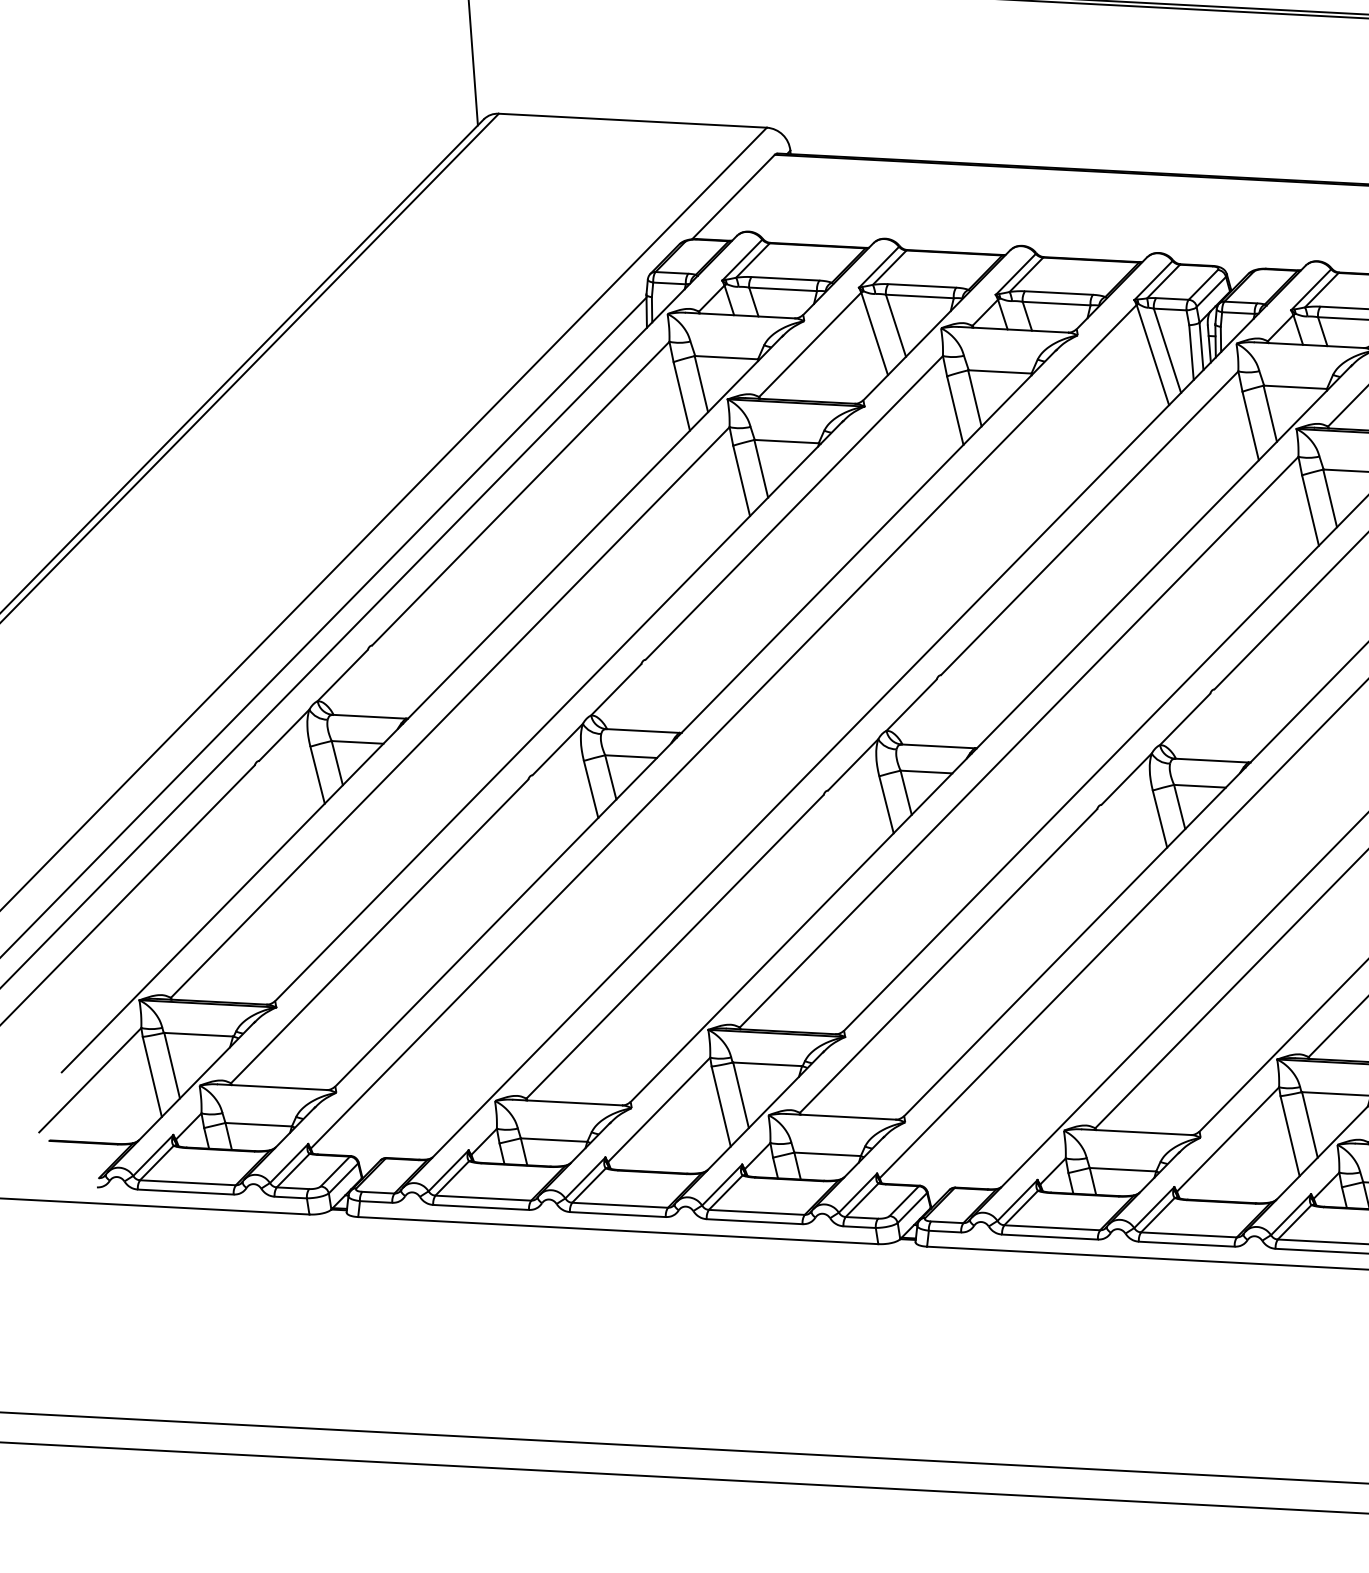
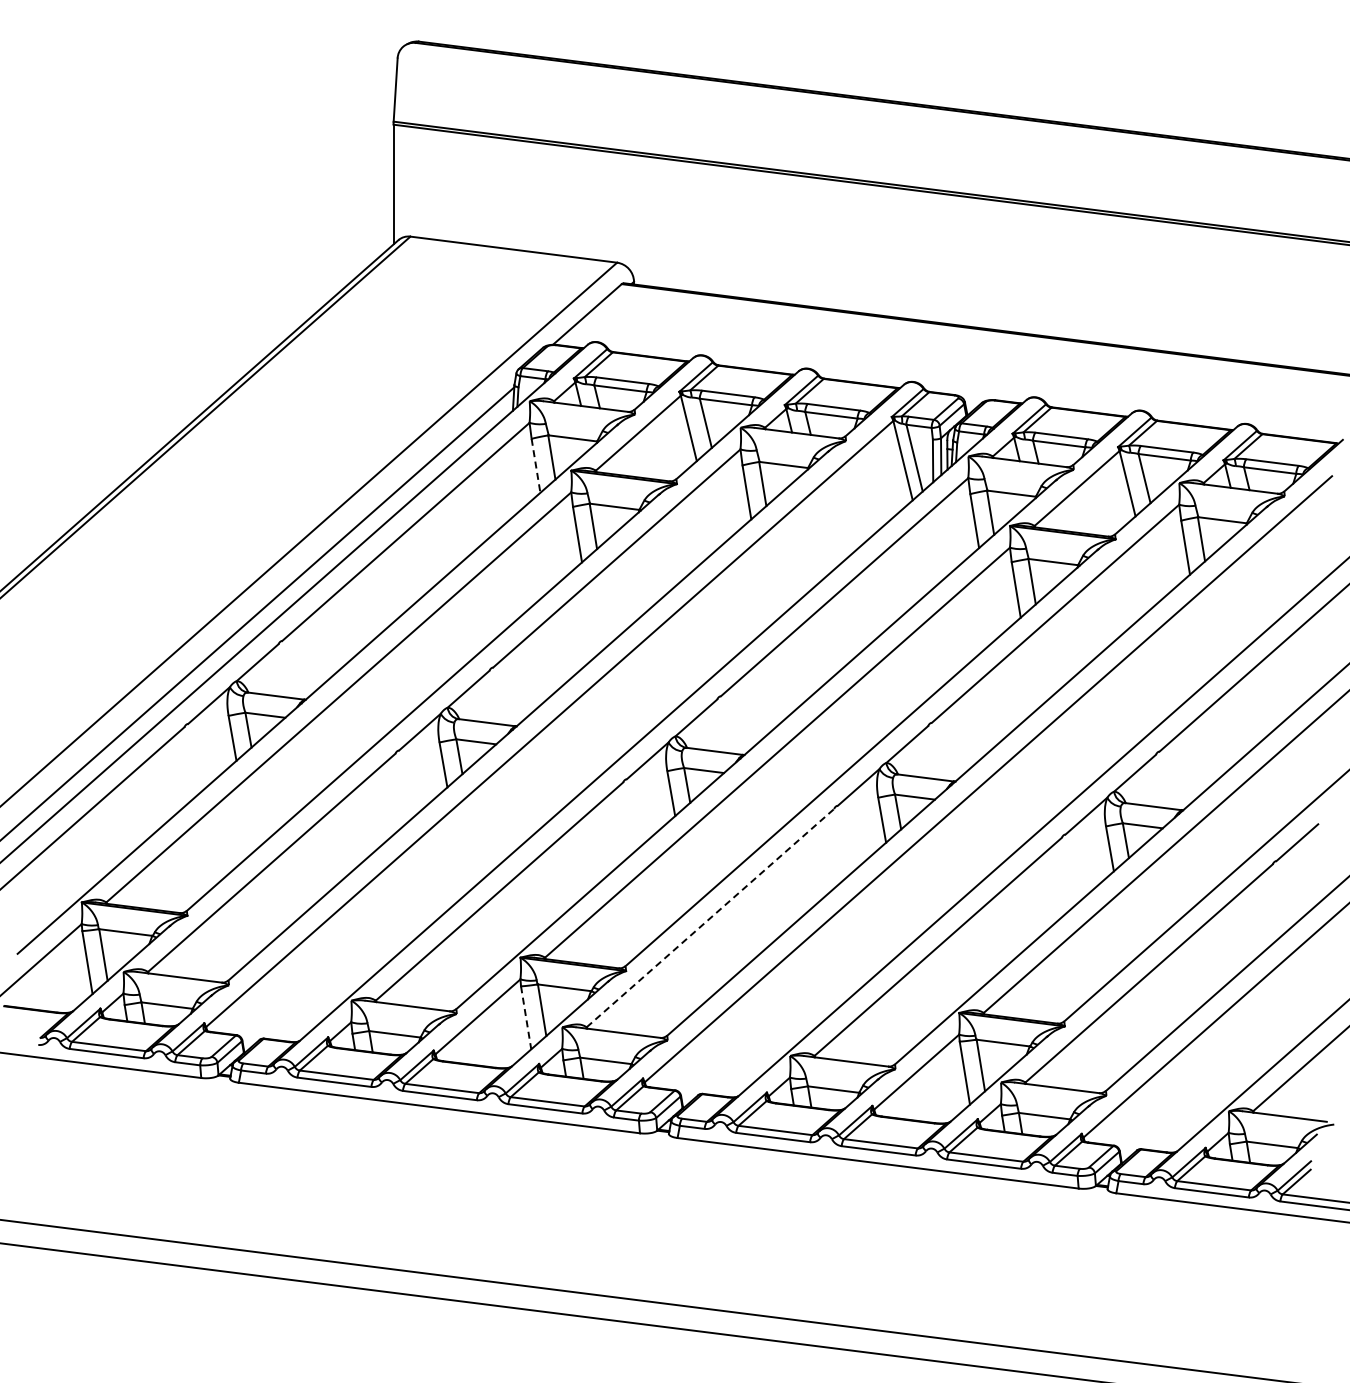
line: (682, 397) -> (536, 466), solid -> dashed
line: (948, 961) -> (710, 918), solid -> dashed
line: (721, 1106) -> (526, 1017), solid -> dashed

